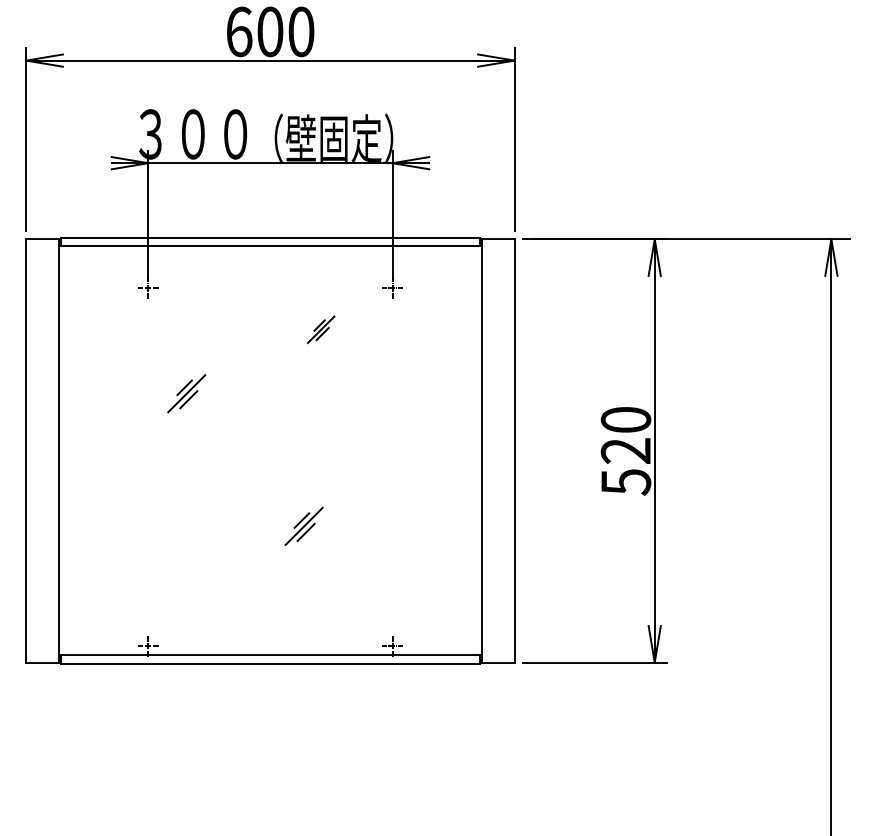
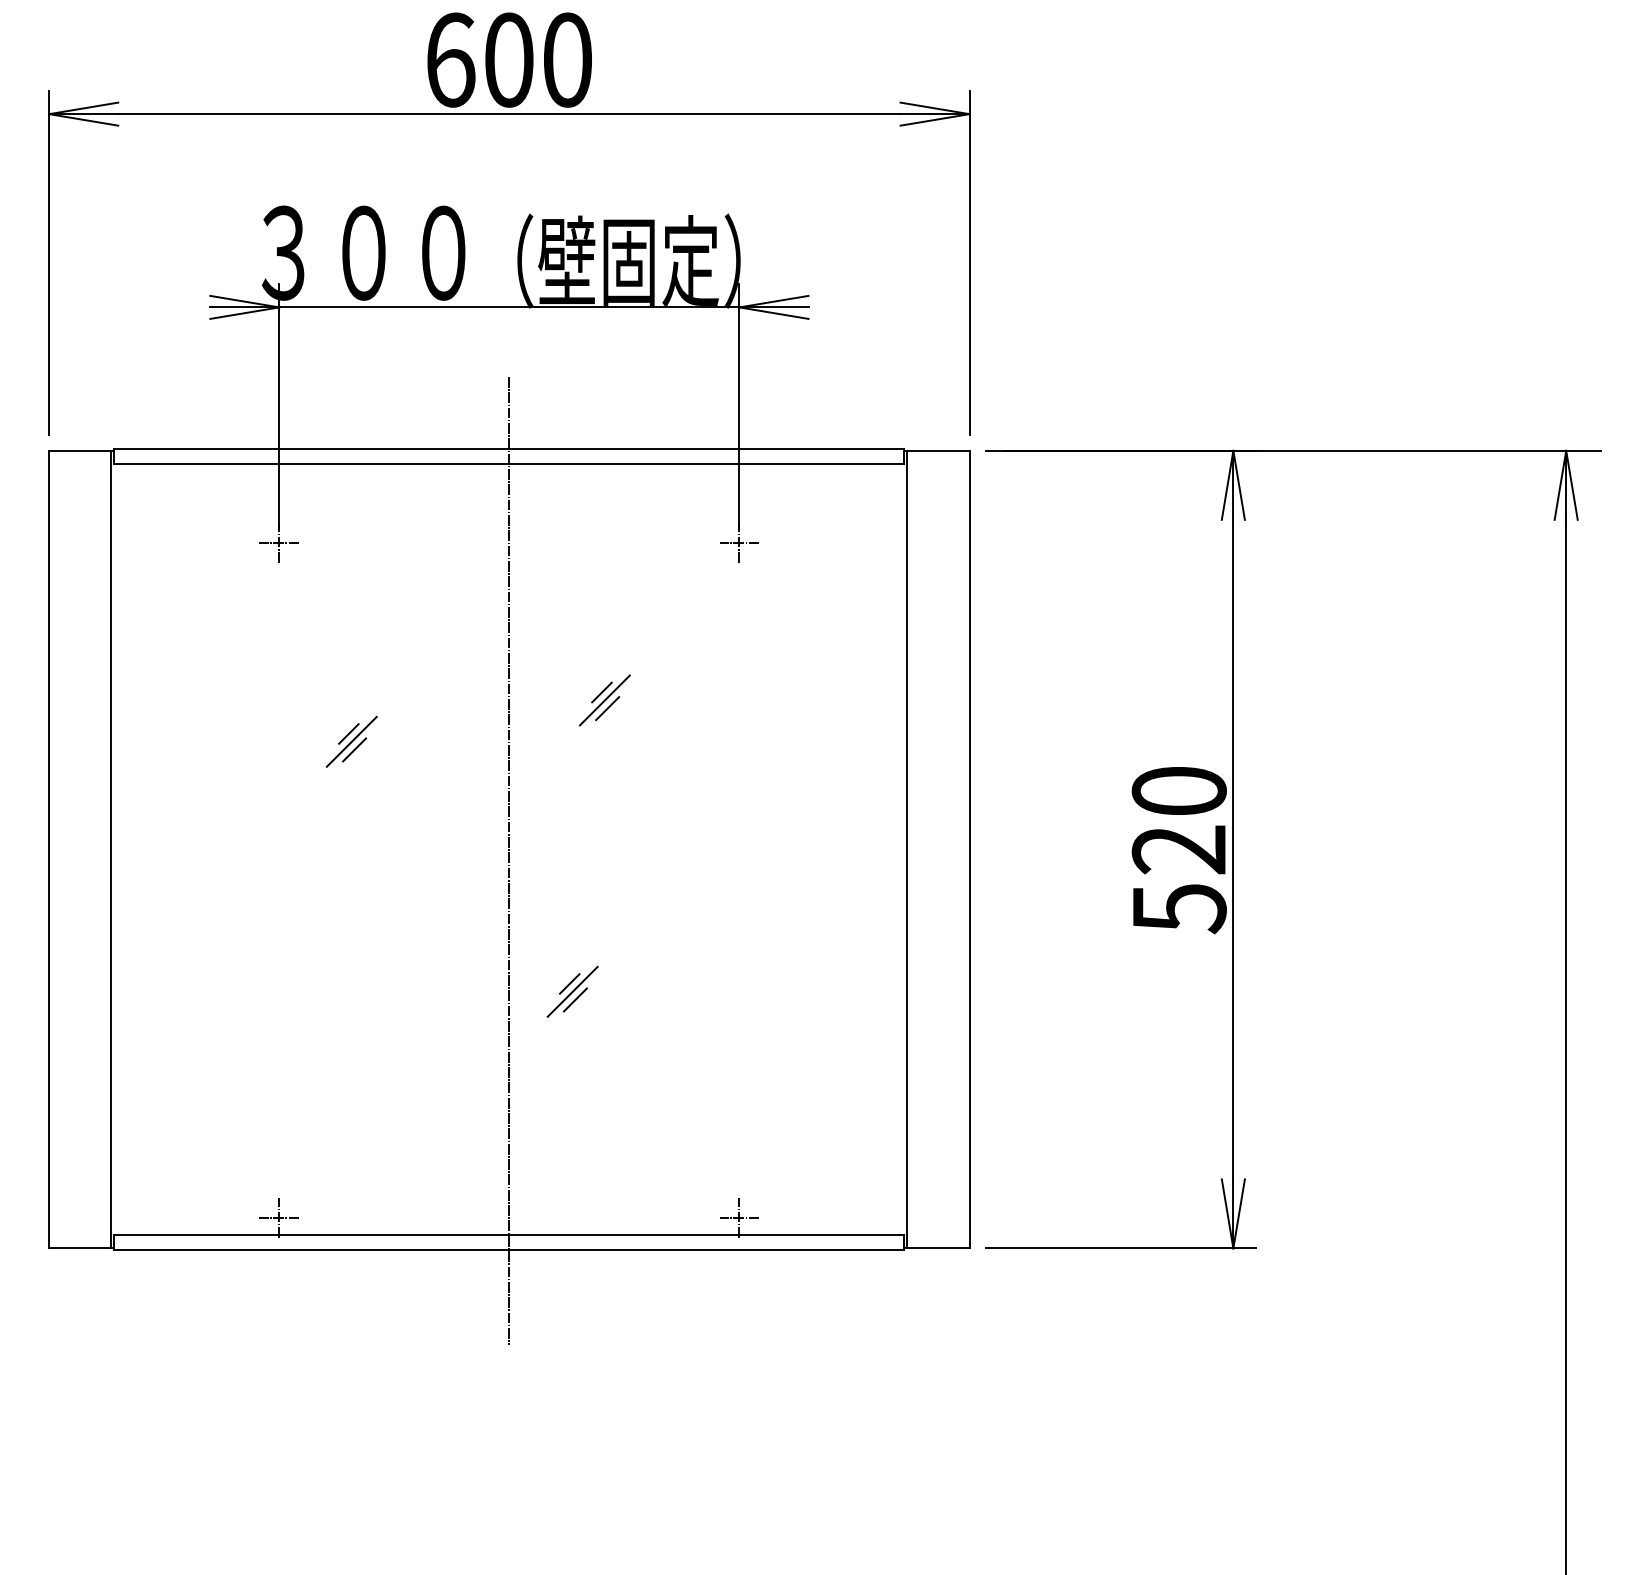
part: (321, 329) -> (605, 699), moved
part: (186, 393) -> (351, 741), size x0.71
line: (270, 457) -> (509, 861), added
part: (303, 526) -> (571, 991), size x0.71

